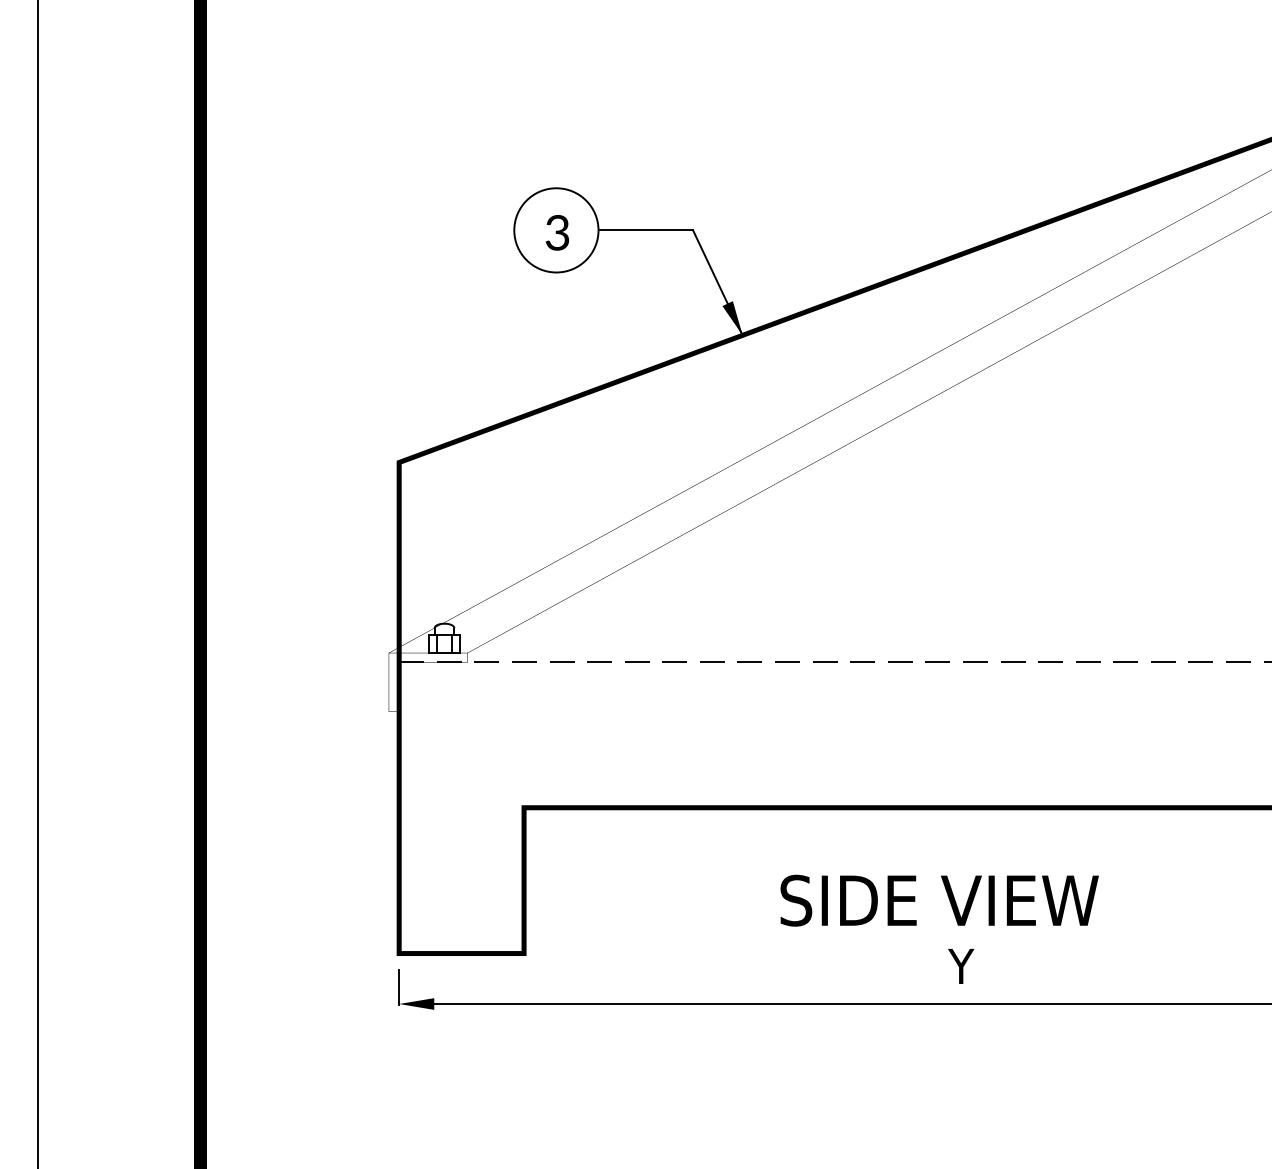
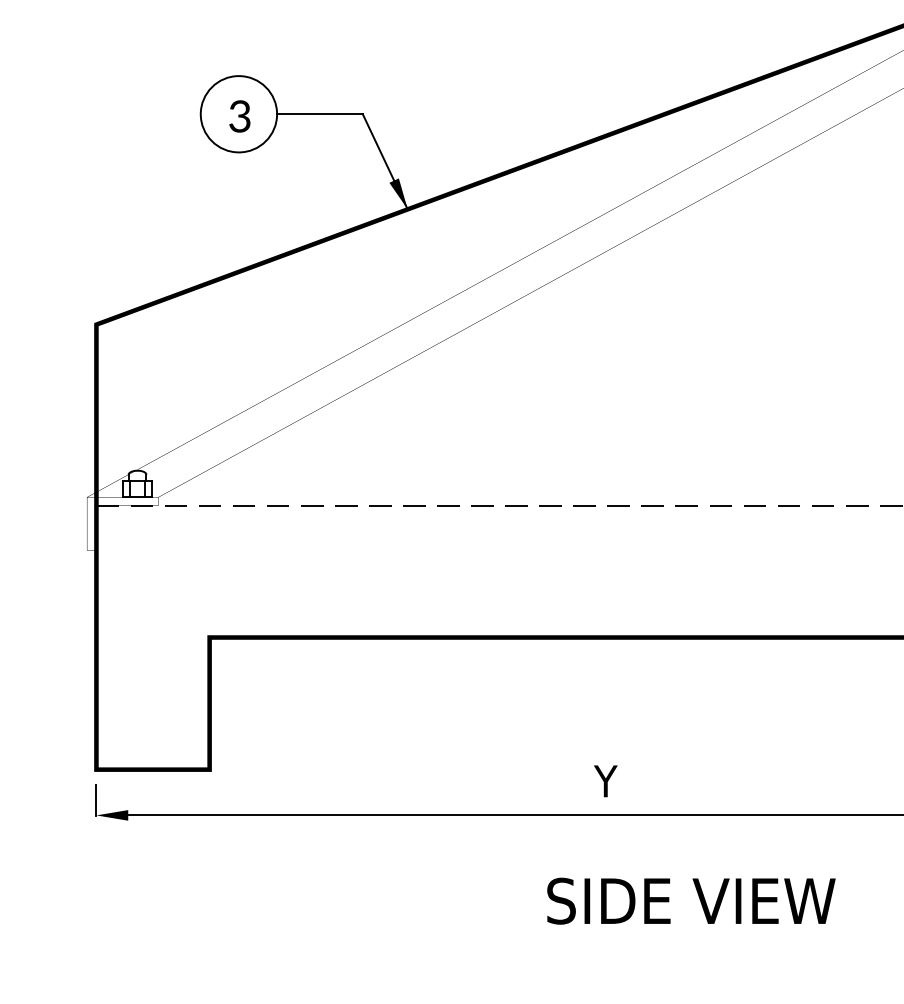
text: (939, 900) -> (691, 901), moved

